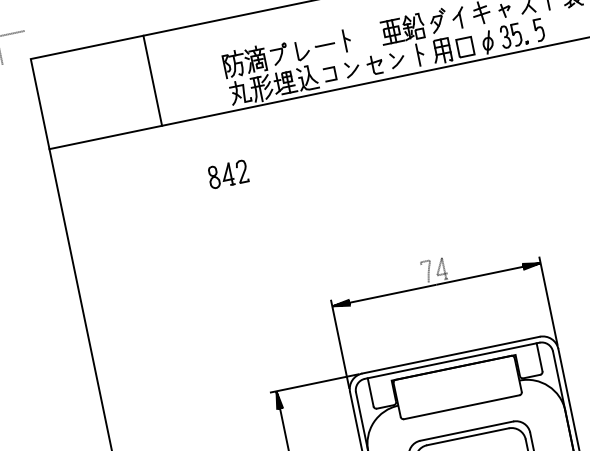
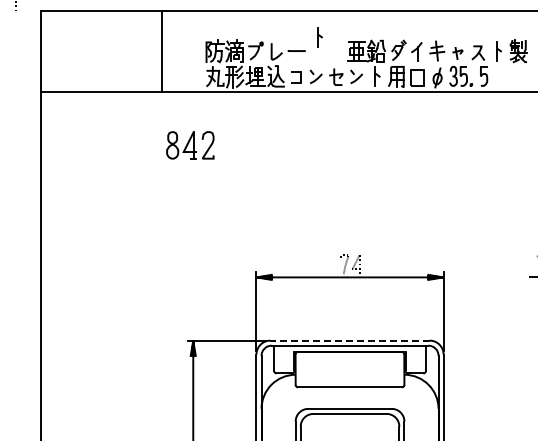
part: (347, 41) -> (319, 37), moved
line: (153, 80) -> (162, 50), moved
part: (227, 173) -> (189, 144), size x1.4
line: (451, 354) -> (350, 340), solid -> dashed

